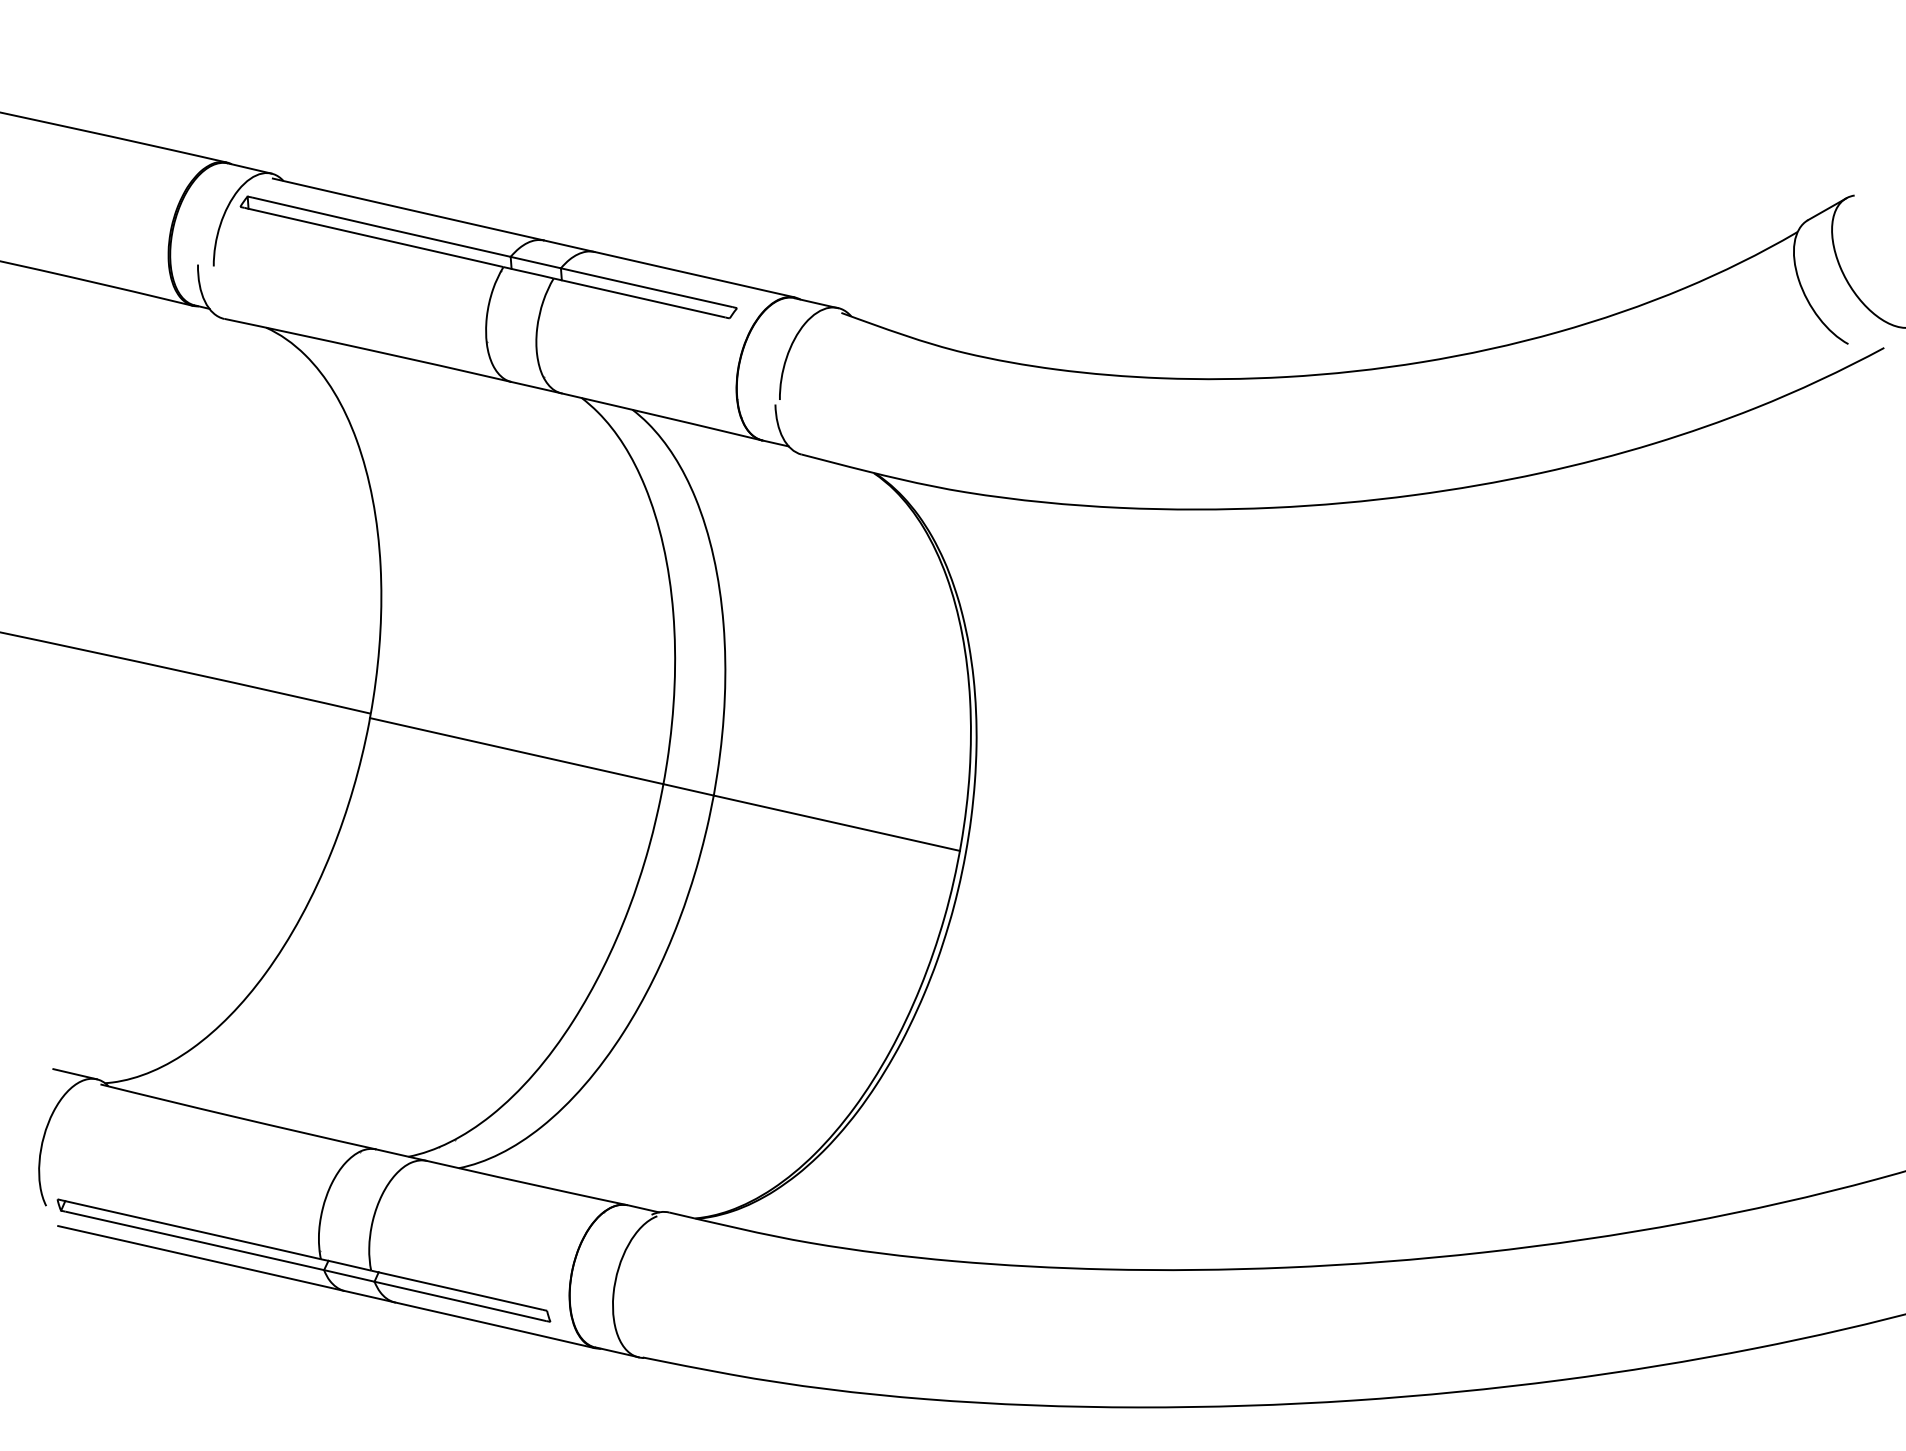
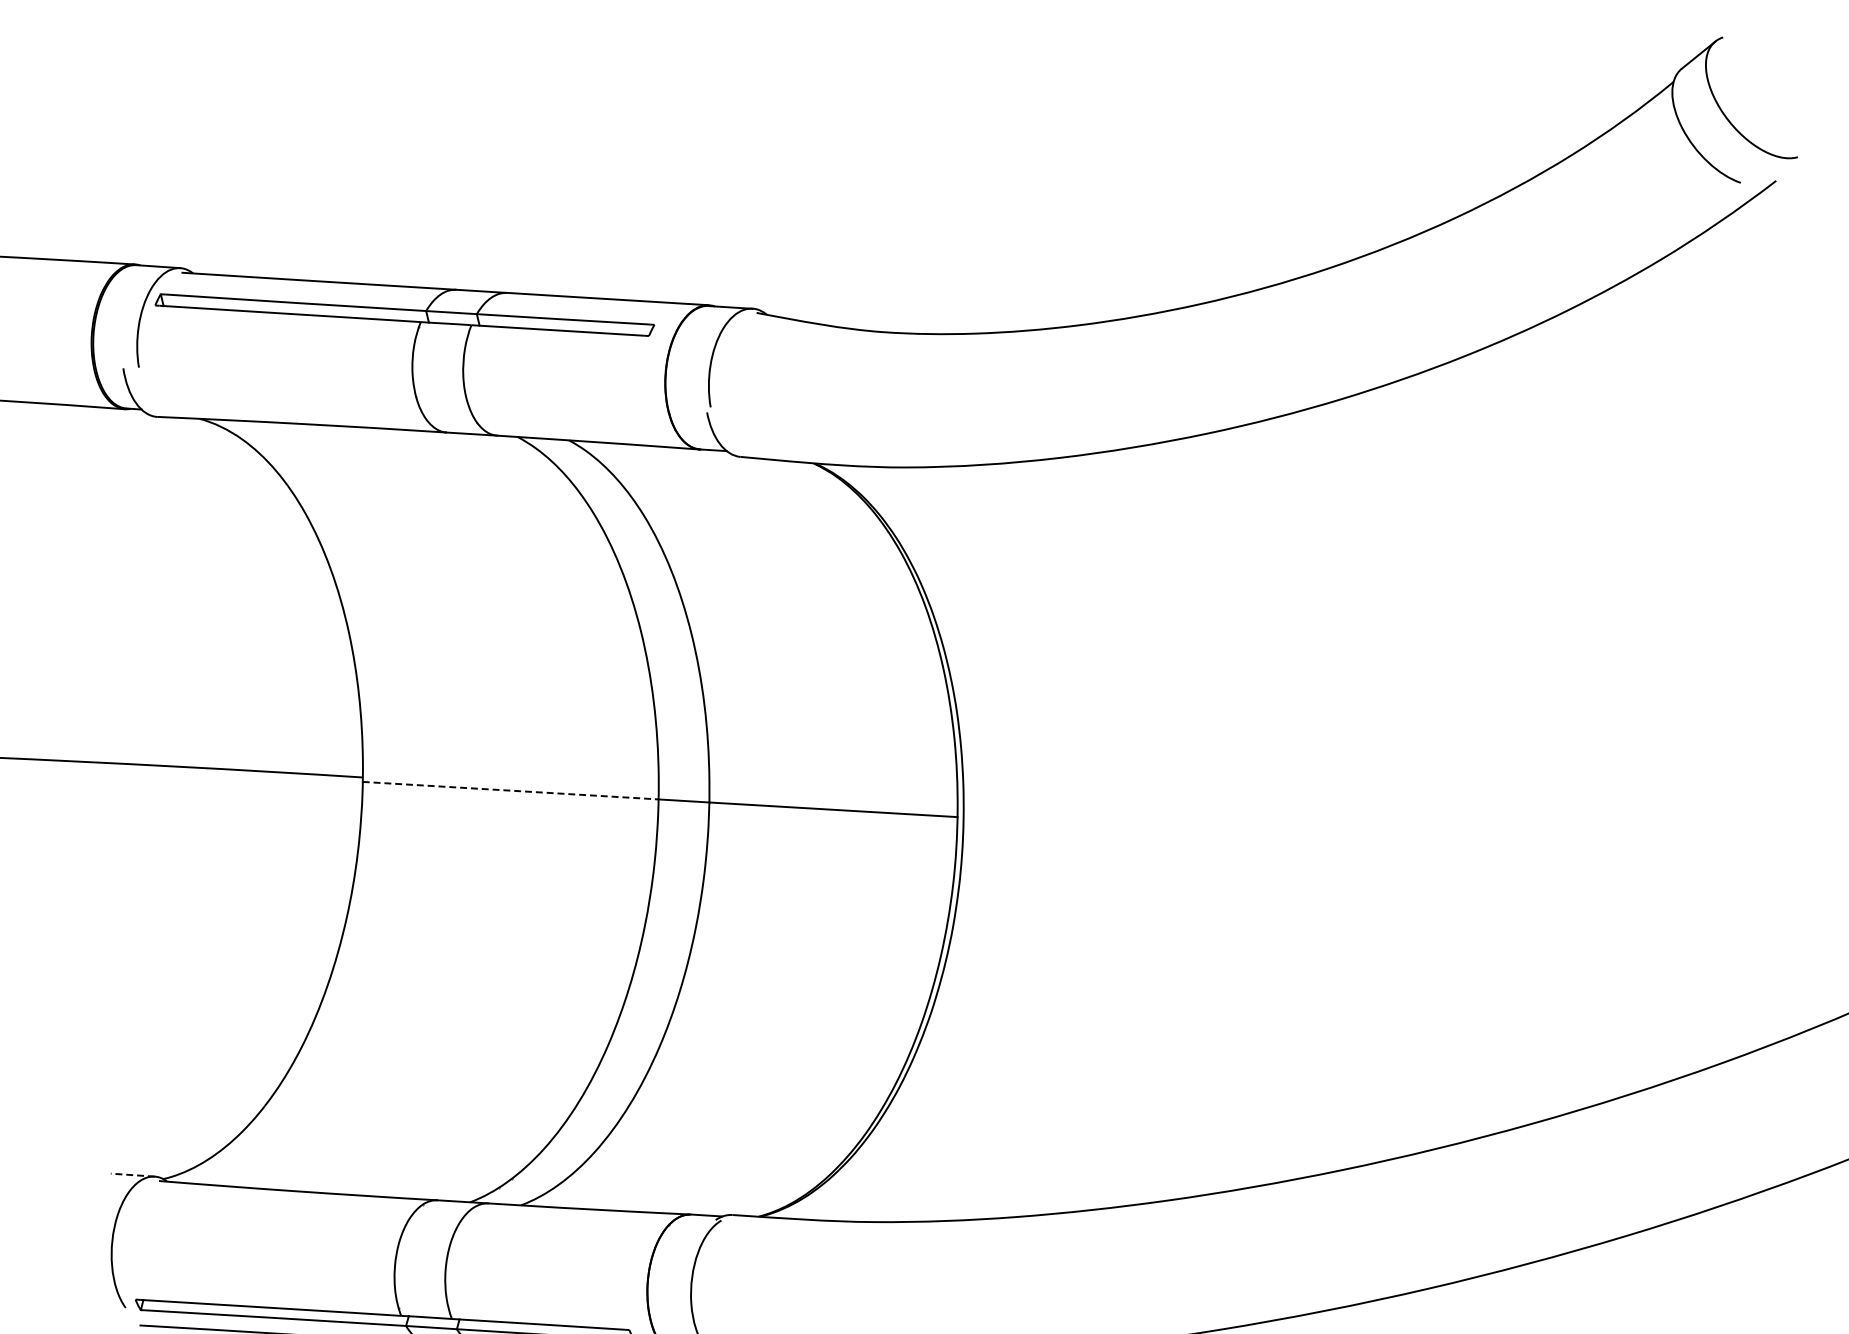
line: (517, 751) -> (511, 790), solid -> dashed
line: (74, 1074) -> (132, 1175), solid -> dashed

